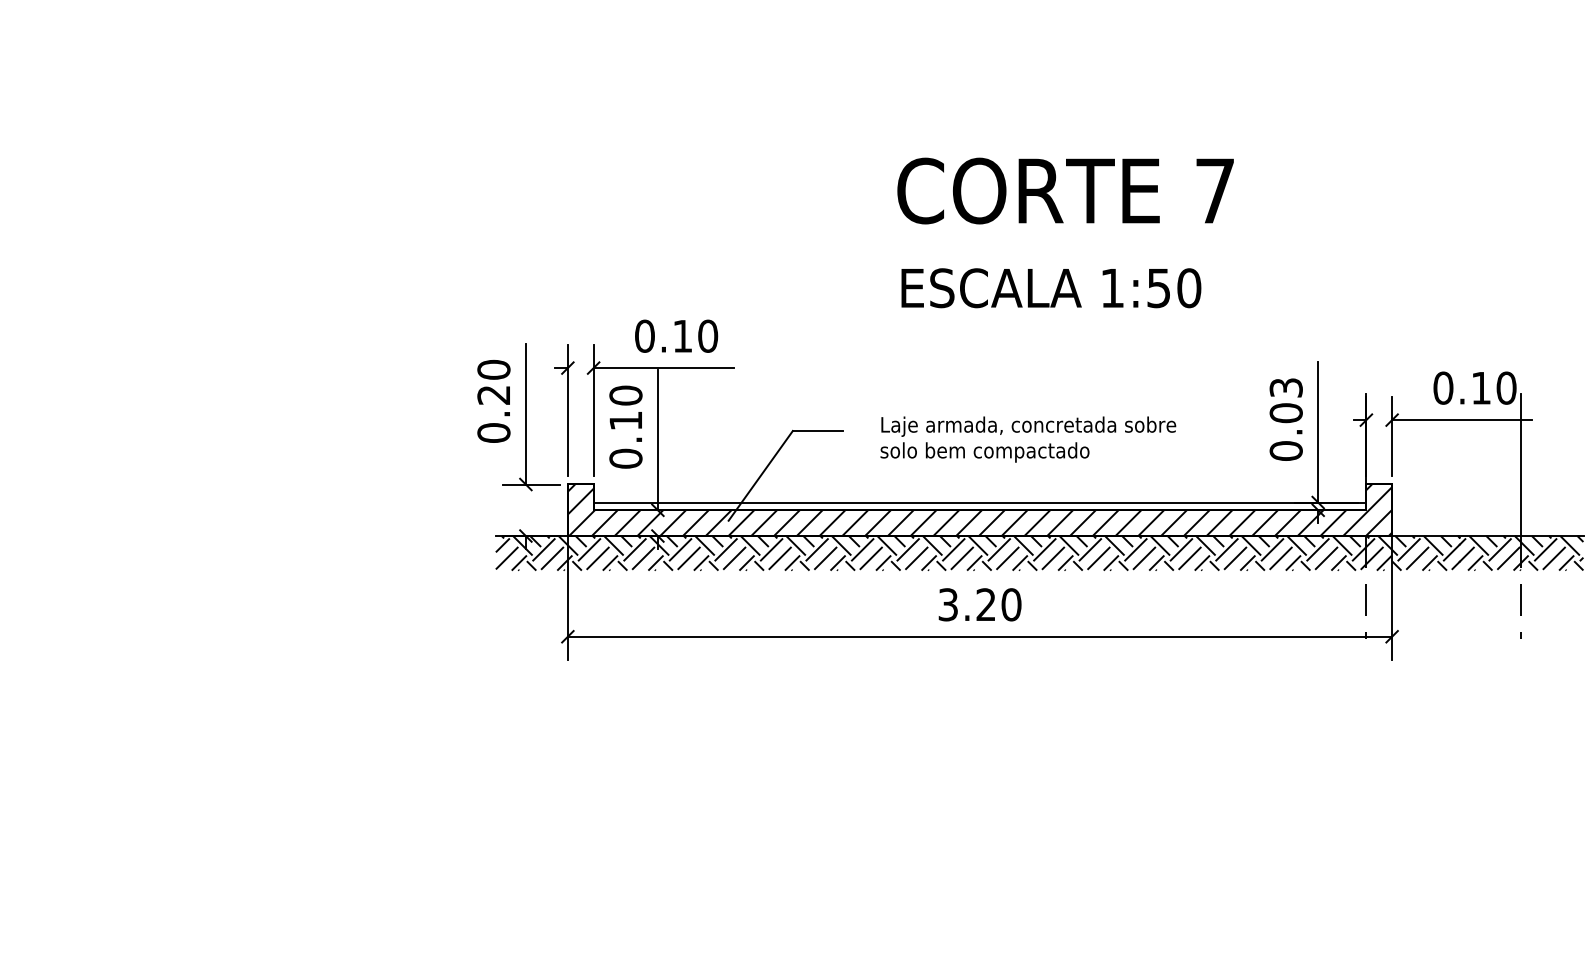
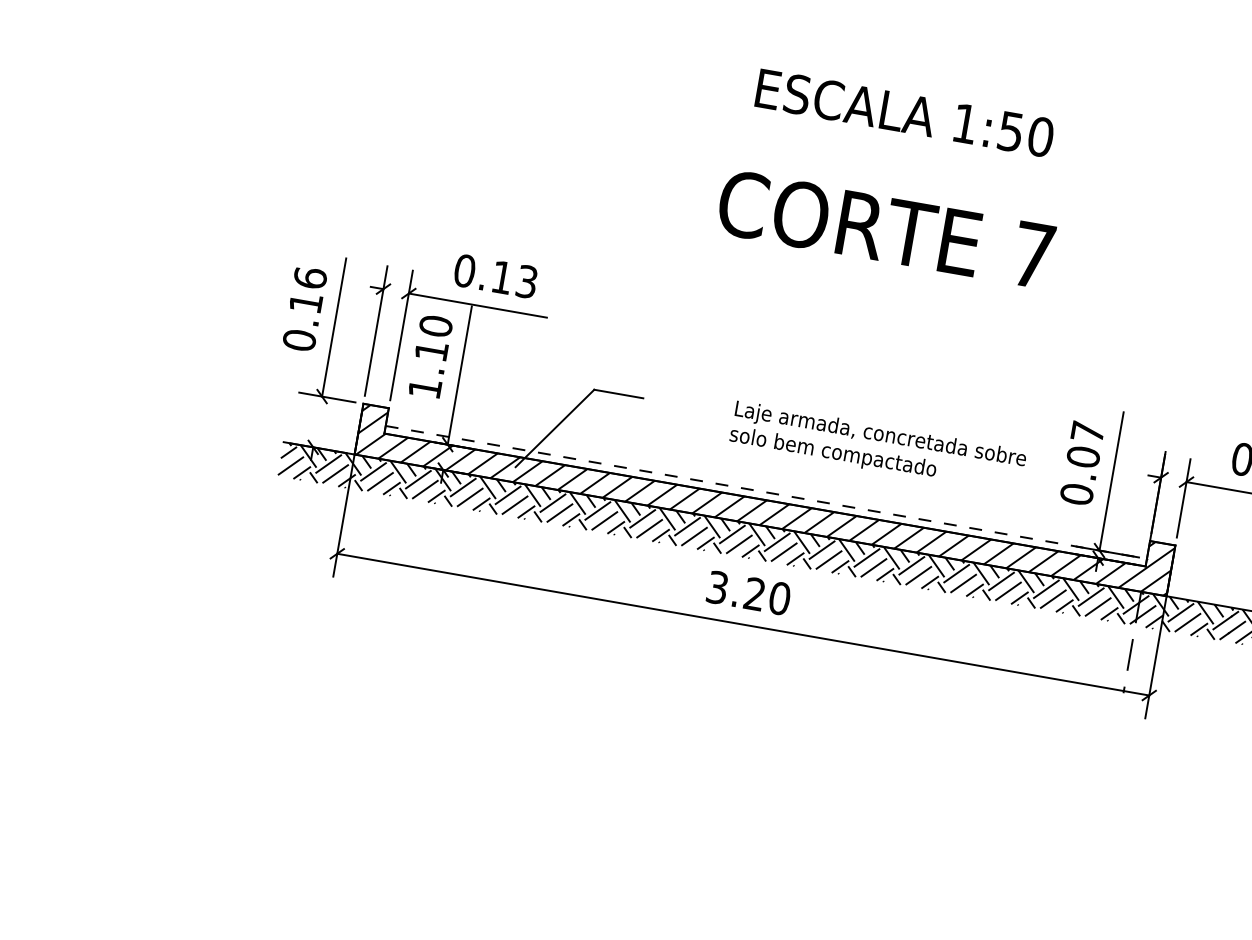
text: (1065, 190) -> (885, 229), moved
text: (1051, 288) -> (905, 113), moved
text: (708, 335) -> (527, 281), 0.10 -> 0.13
text: (493, 381) -> (307, 289), 0.20 -> 0.16
text: (1285, 387) -> (1087, 431), 0.03 -> 0.07
text: (1028, 439) -> (878, 447), moved
text: (625, 458) -> (424, 388), 0.10 -> 1.10
line: (980, 502) -> (766, 492), solid -> dashed

